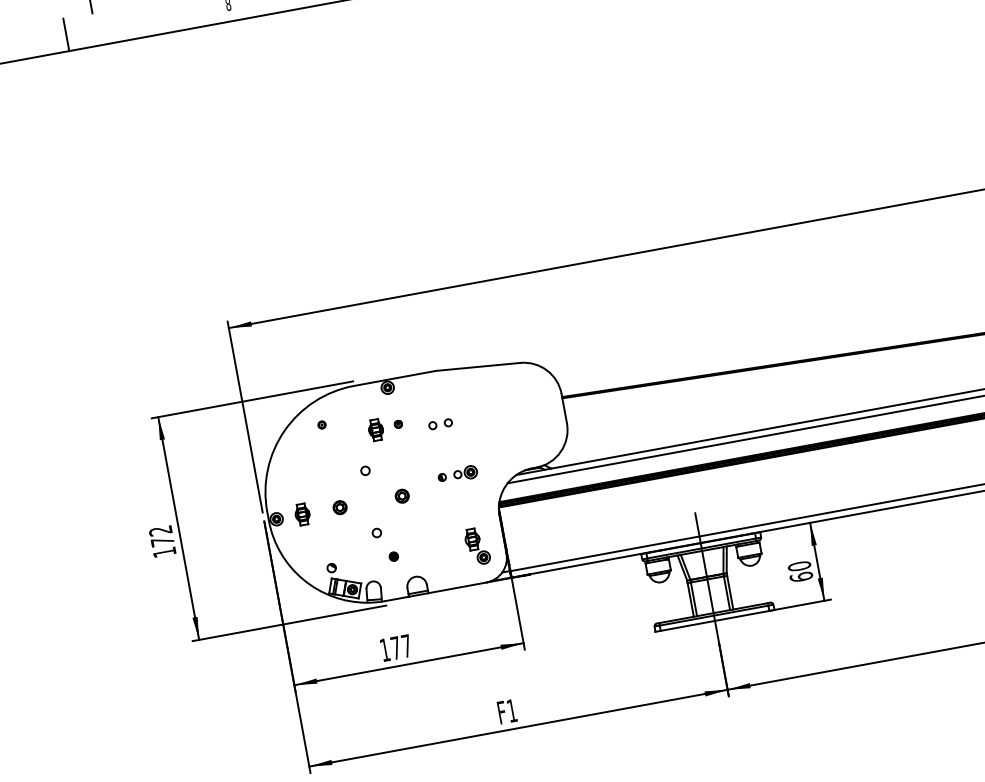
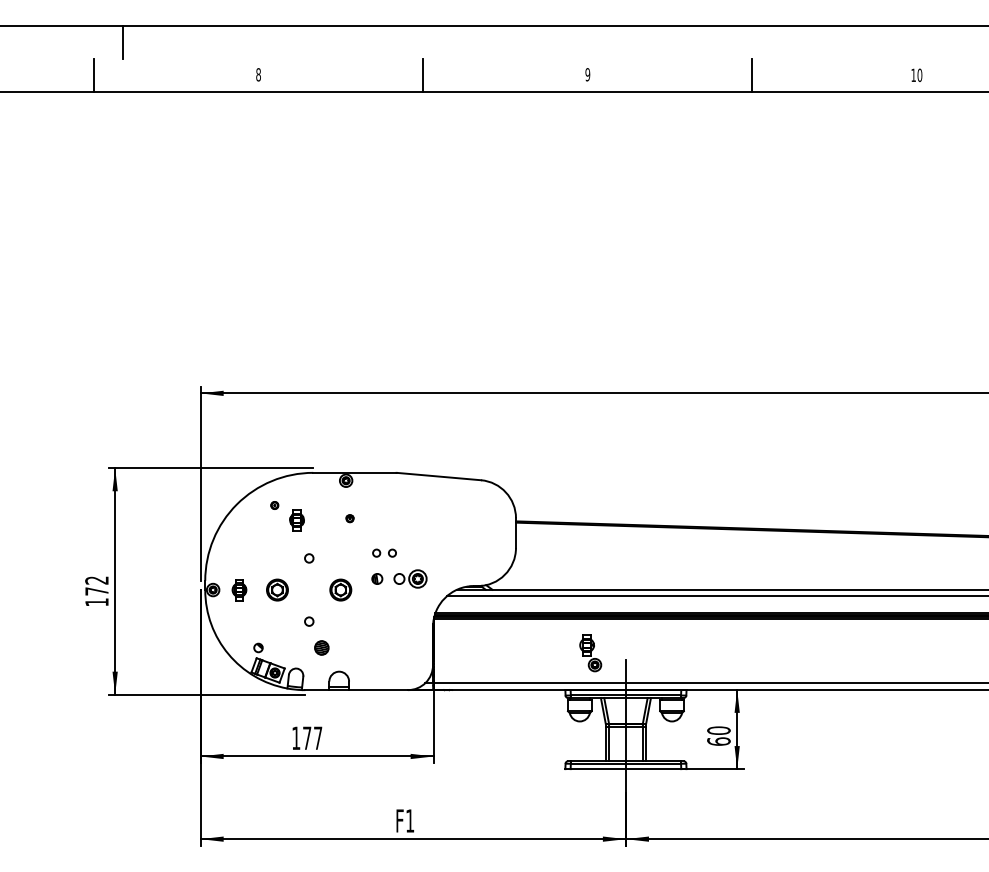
part: (440, 423) -> (384, 552), moved
part: (375, 430) -> (296, 520), moved
part: (457, 474) -> (399, 578), size x1.4
part: (401, 495) -> (340, 589), size x1.6
part: (339, 507) -> (277, 589), size x1.6
part: (477, 546) -> (590, 653), moved
part: (393, 556) -> (321, 647), size x1.6

